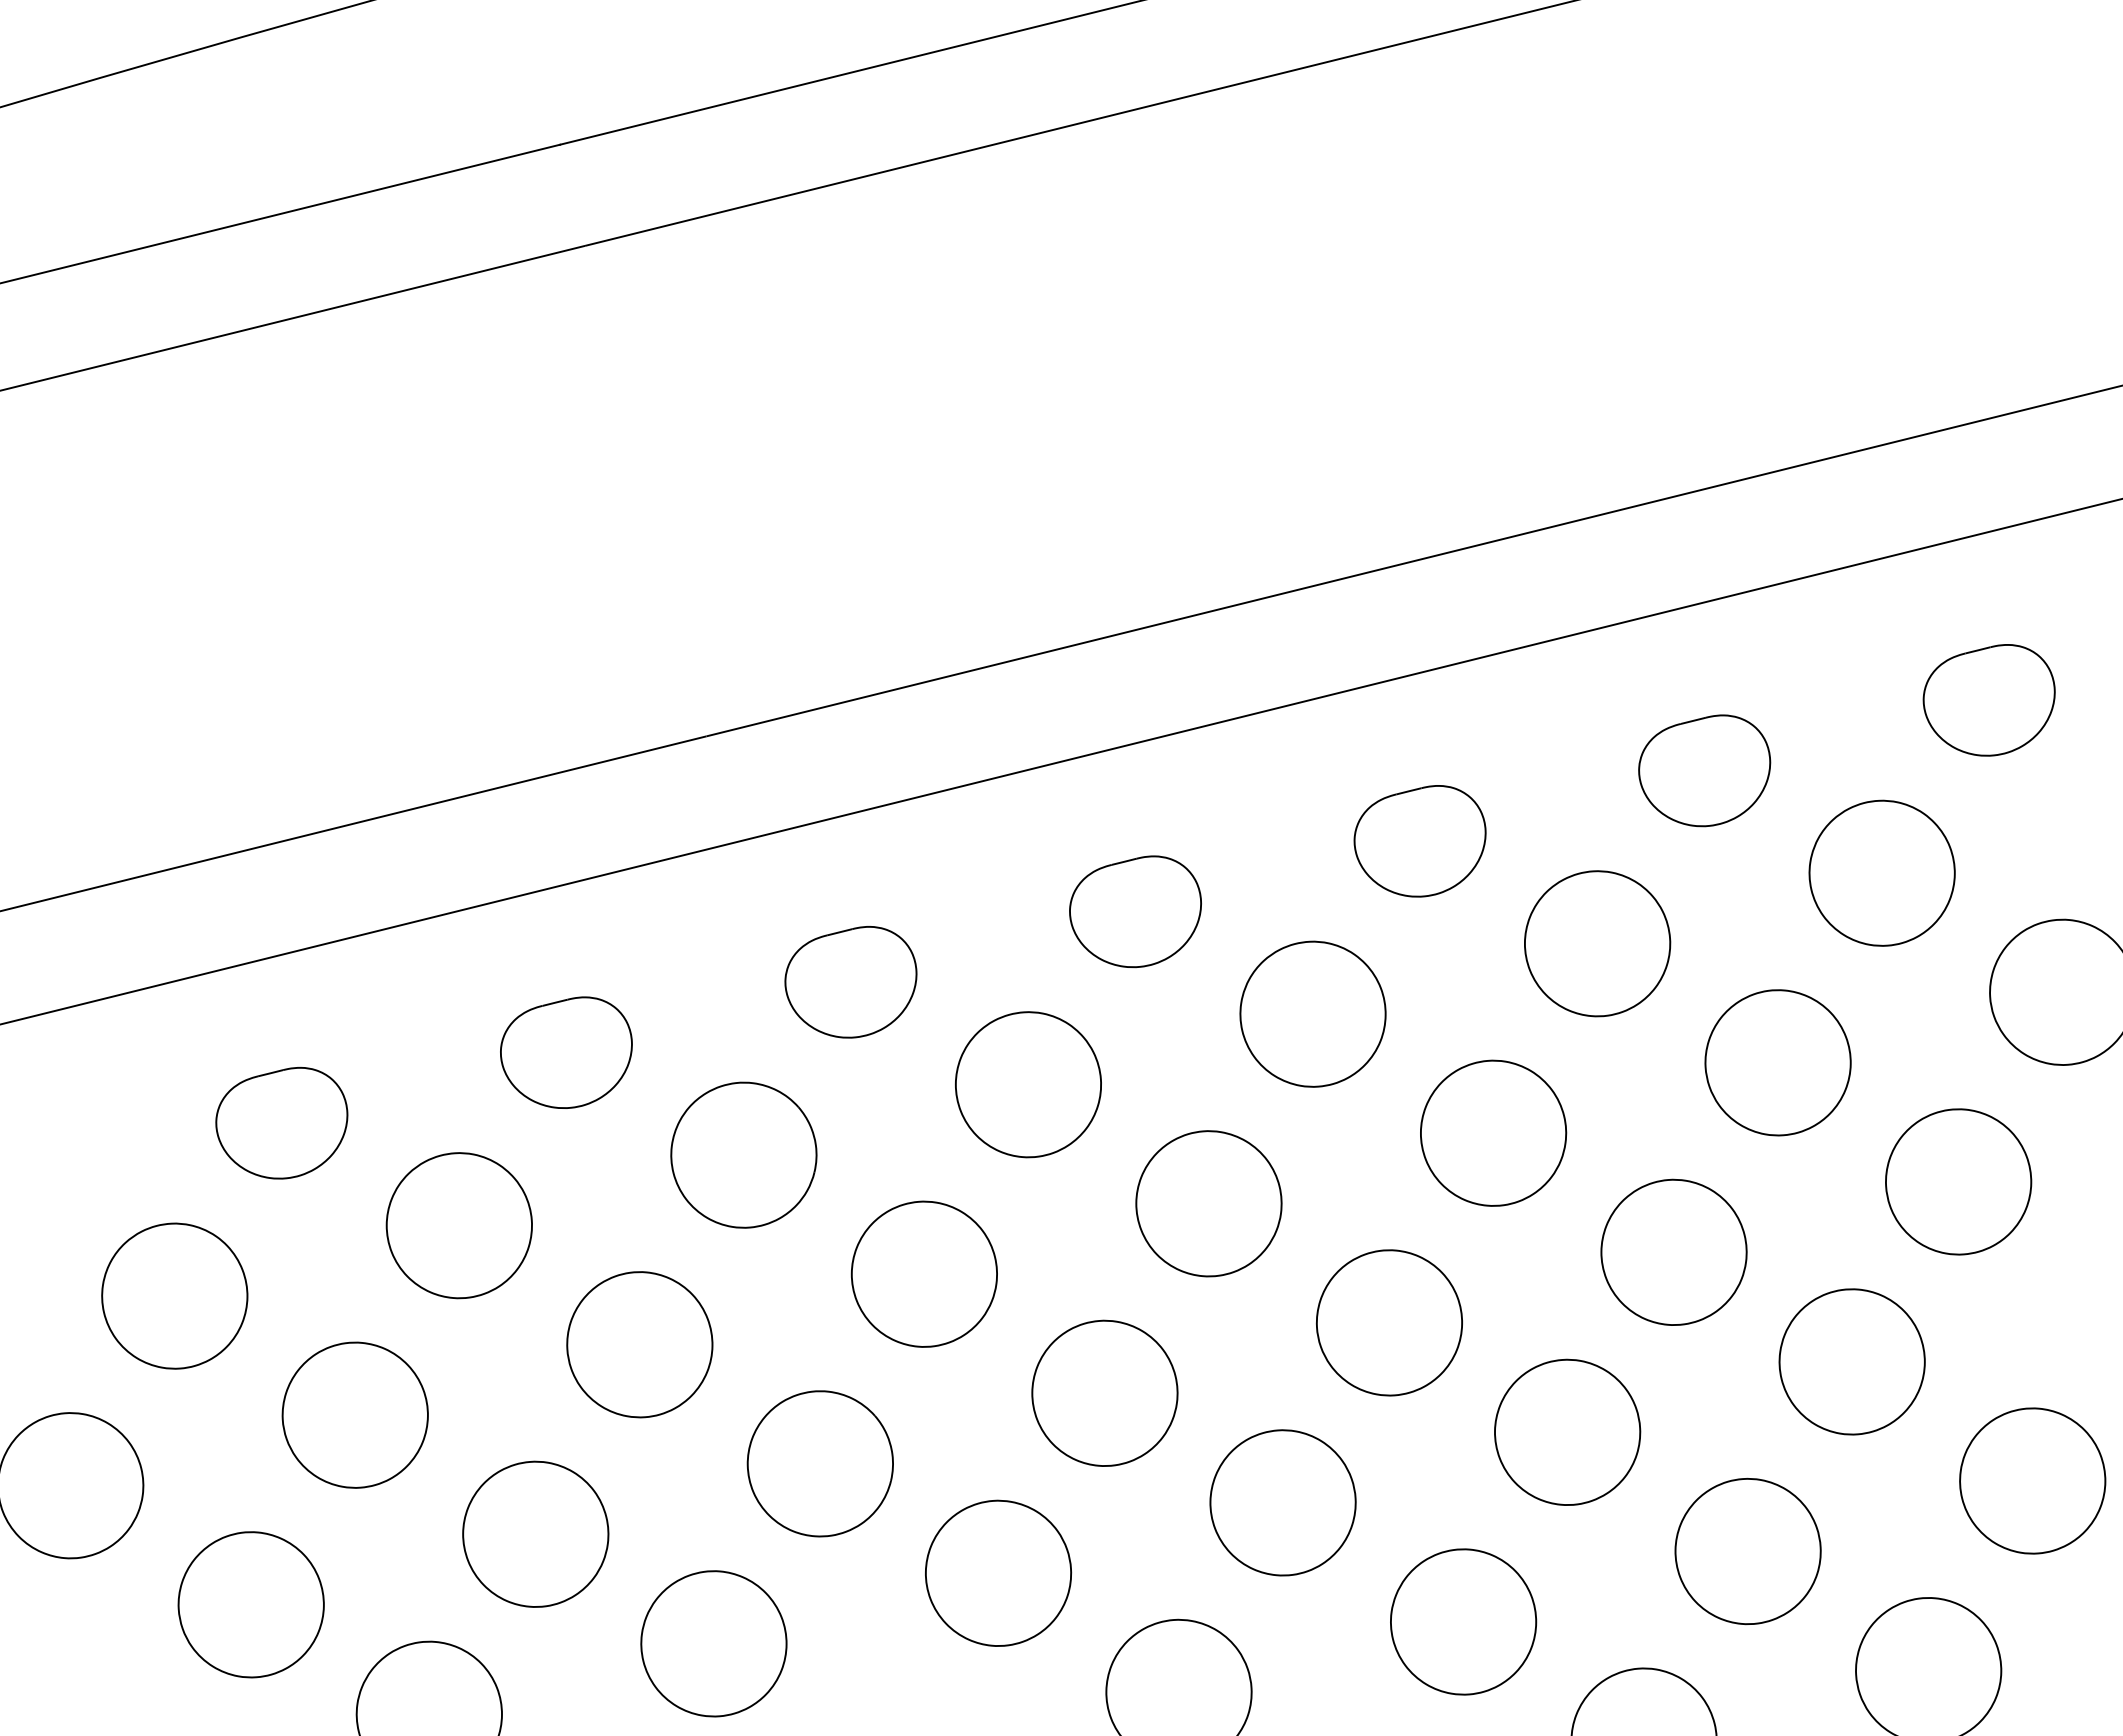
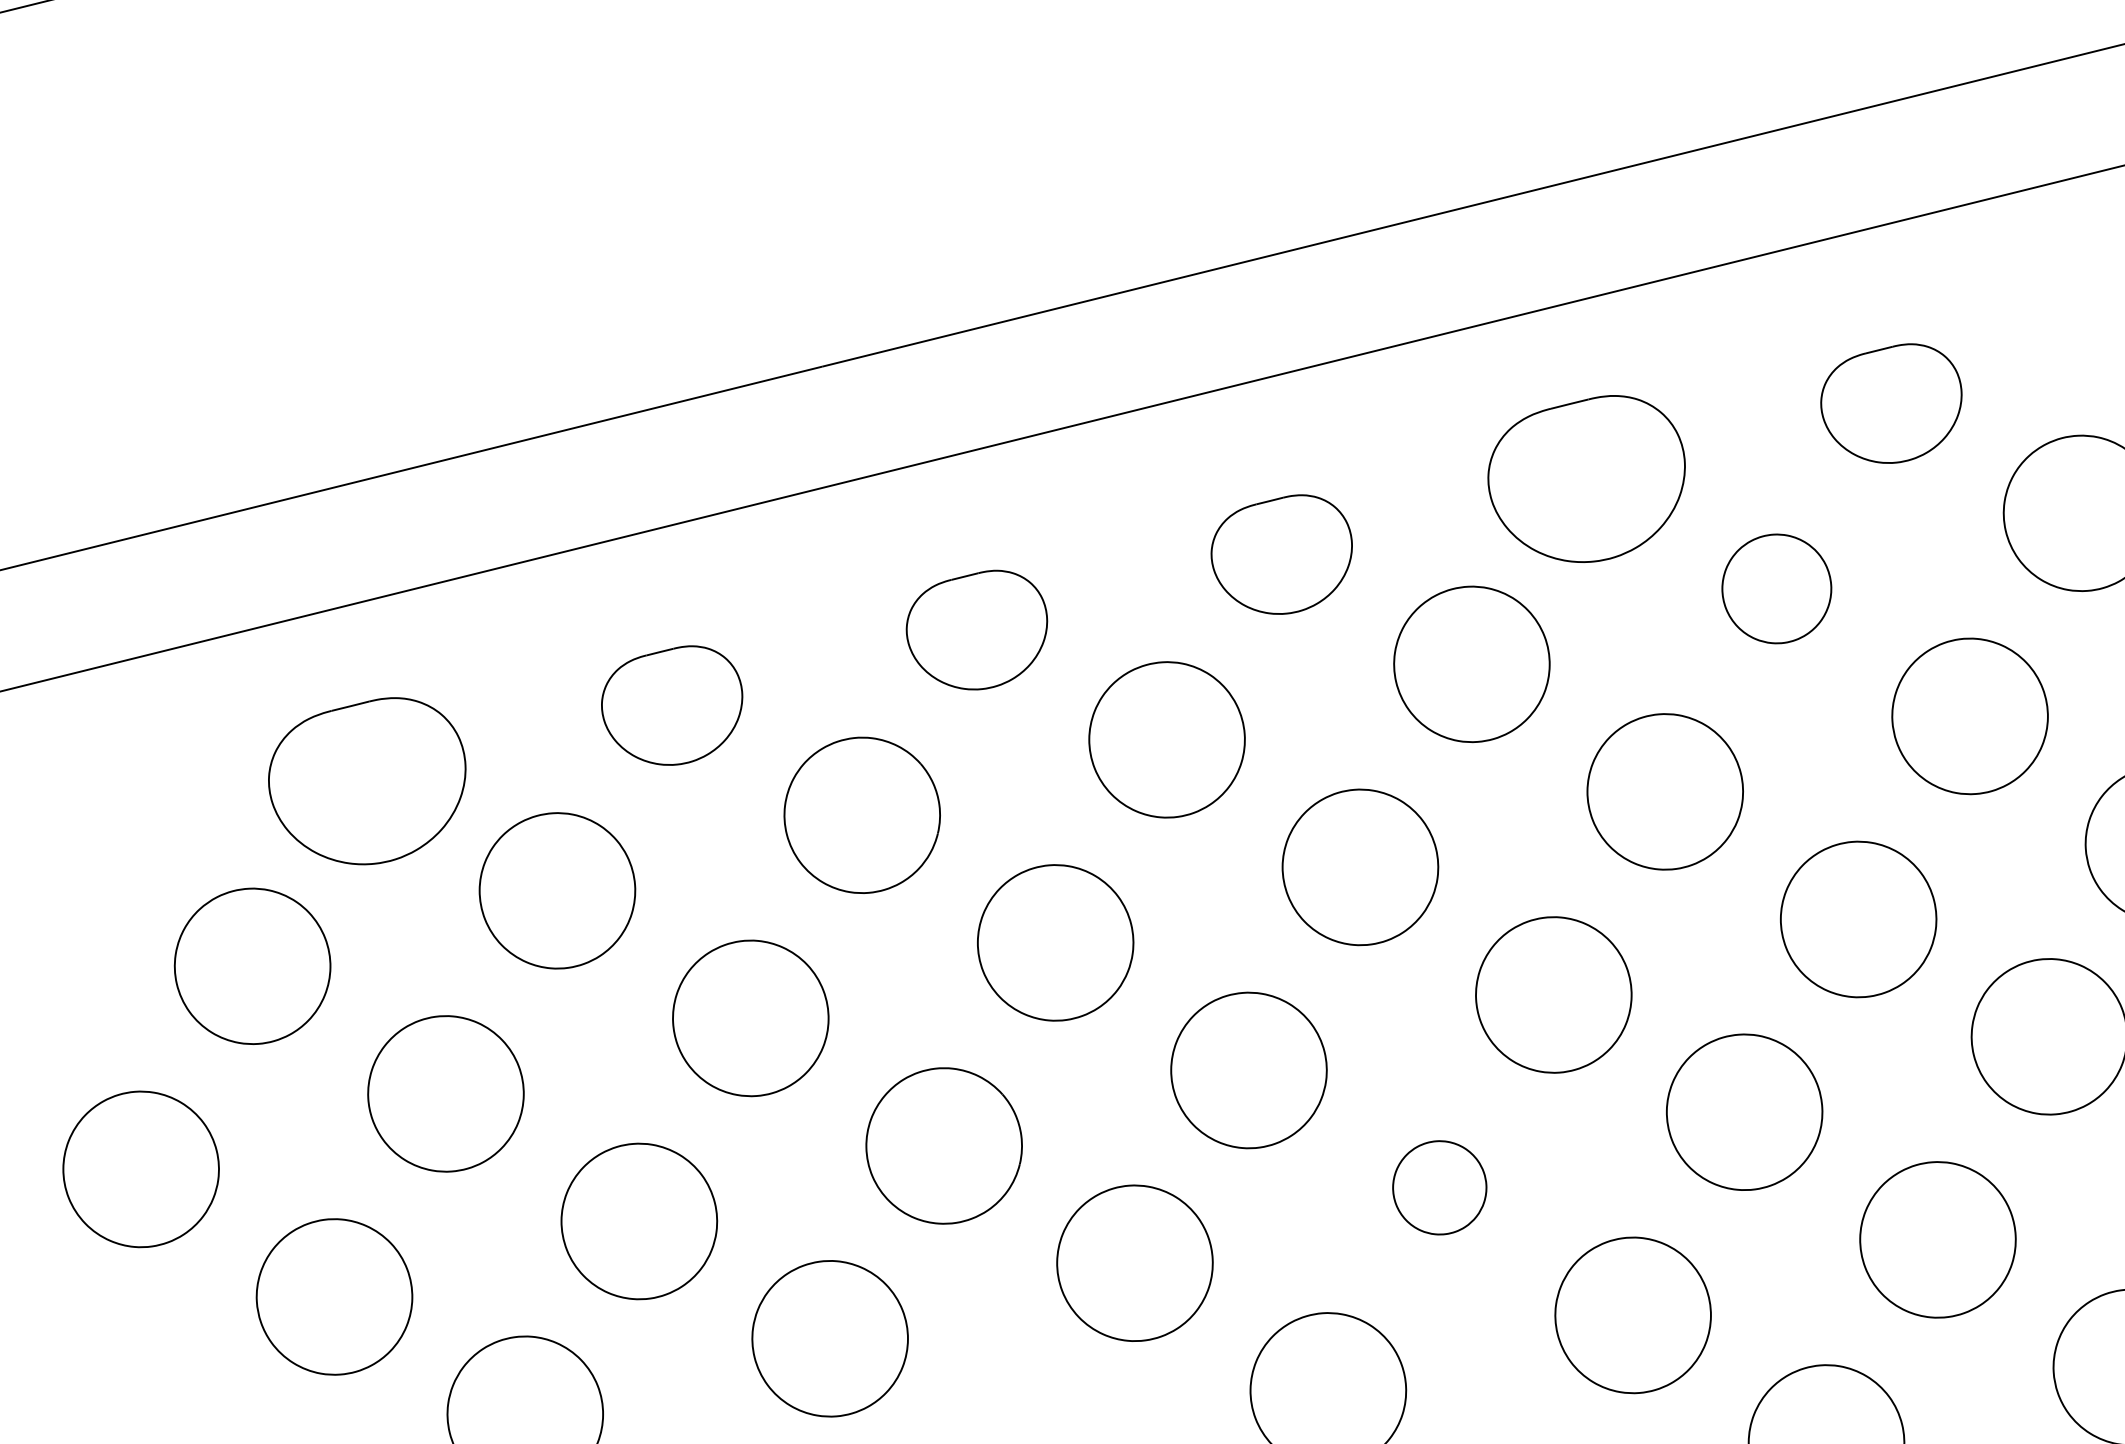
part: (1419, 841) -> (1585, 479), size x1.4
part: (1597, 943) -> (1776, 588), size x0.7
part: (281, 1122) -> (366, 780), size x1.4
part: (1282, 1502) -> (1439, 1187), size x0.6

